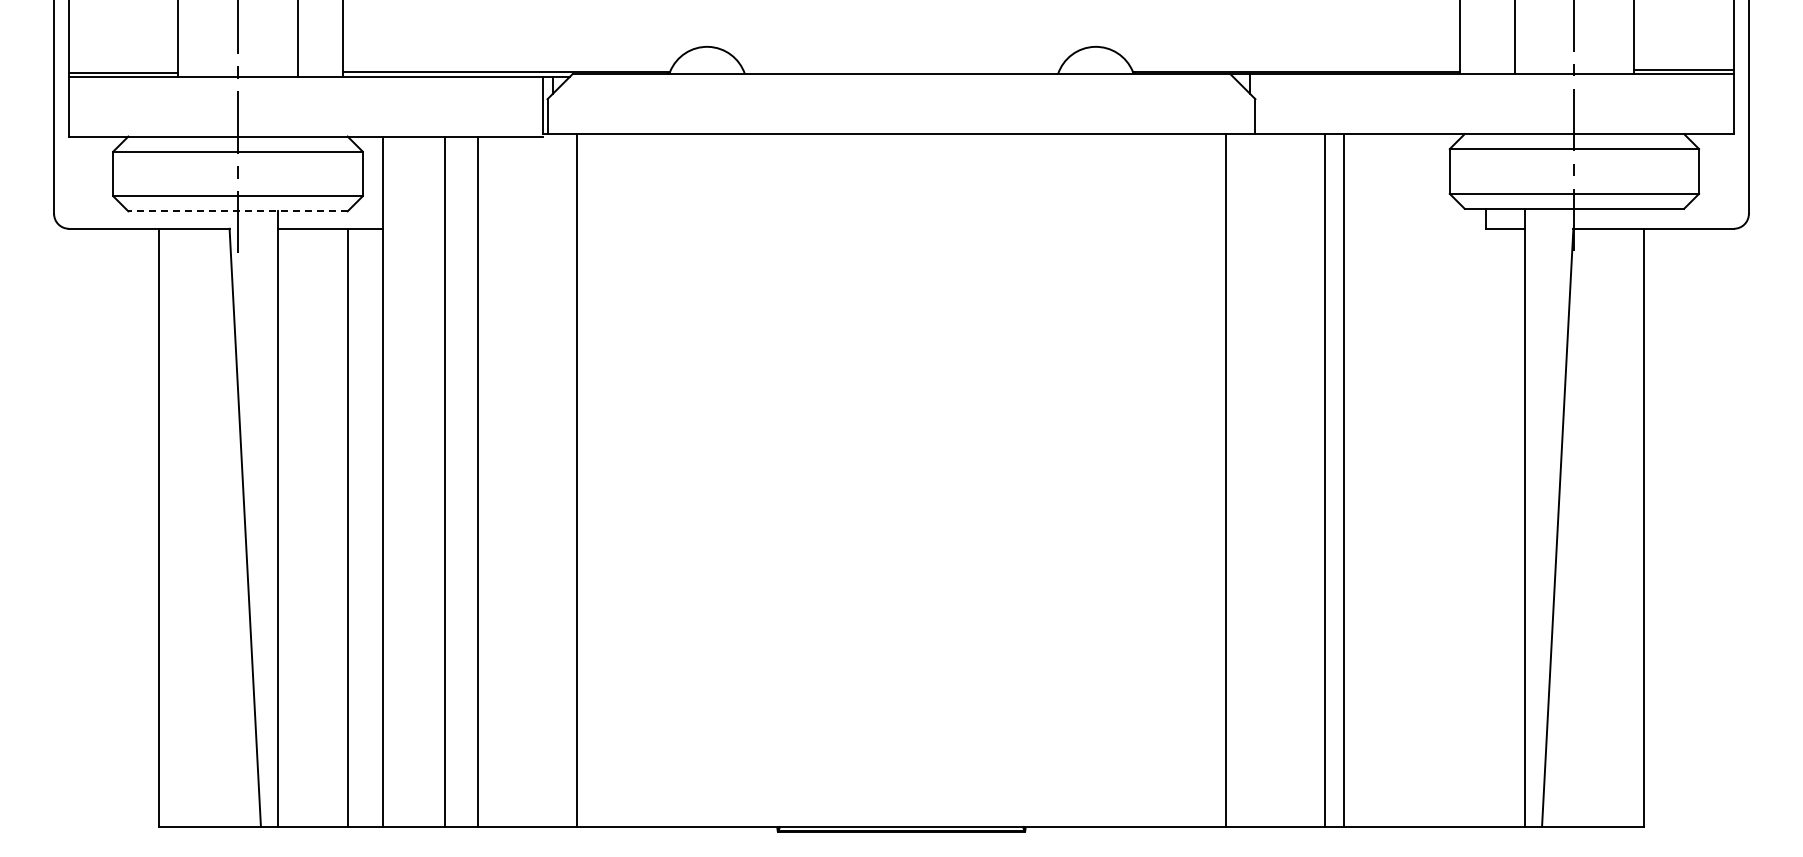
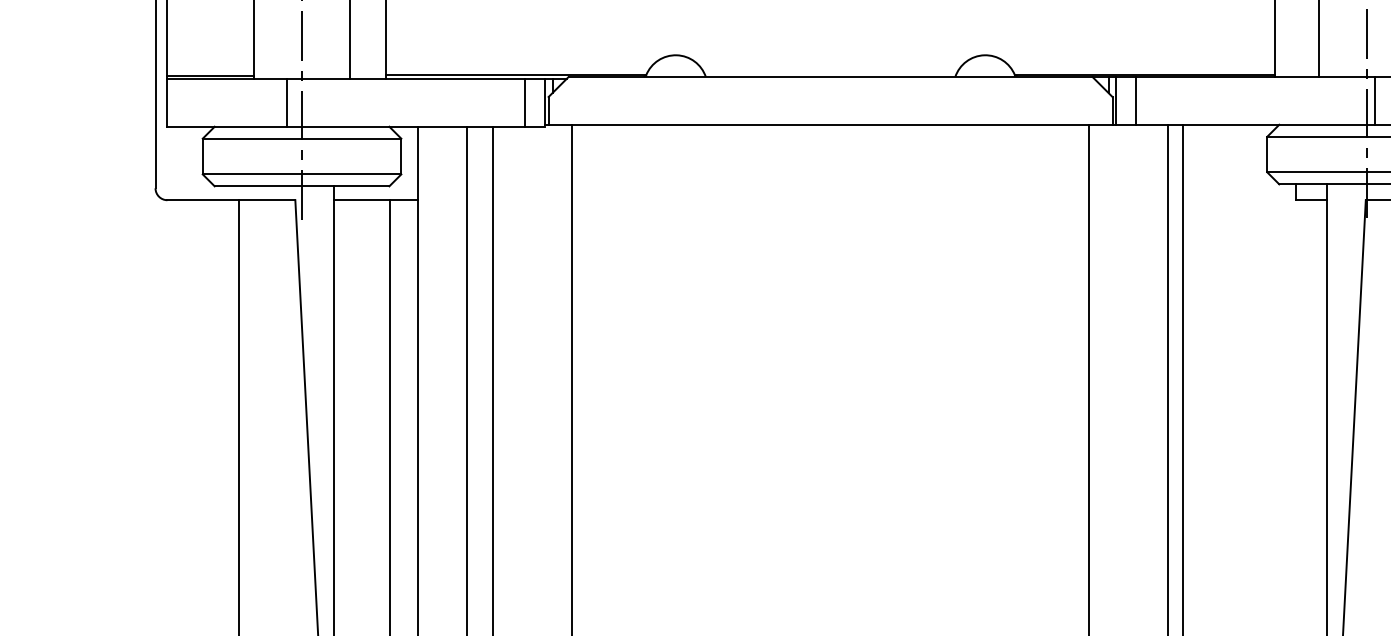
line: (1260, 104) -> (1116, 101), added
line: (1285, 104) -> (1136, 101), added
line: (1584, 104) -> (1374, 101), added
line: (218, 106) -> (286, 102), added
line: (517, 106) -> (524, 102), added
line: (238, 211) -> (302, 186), dashed -> solid

